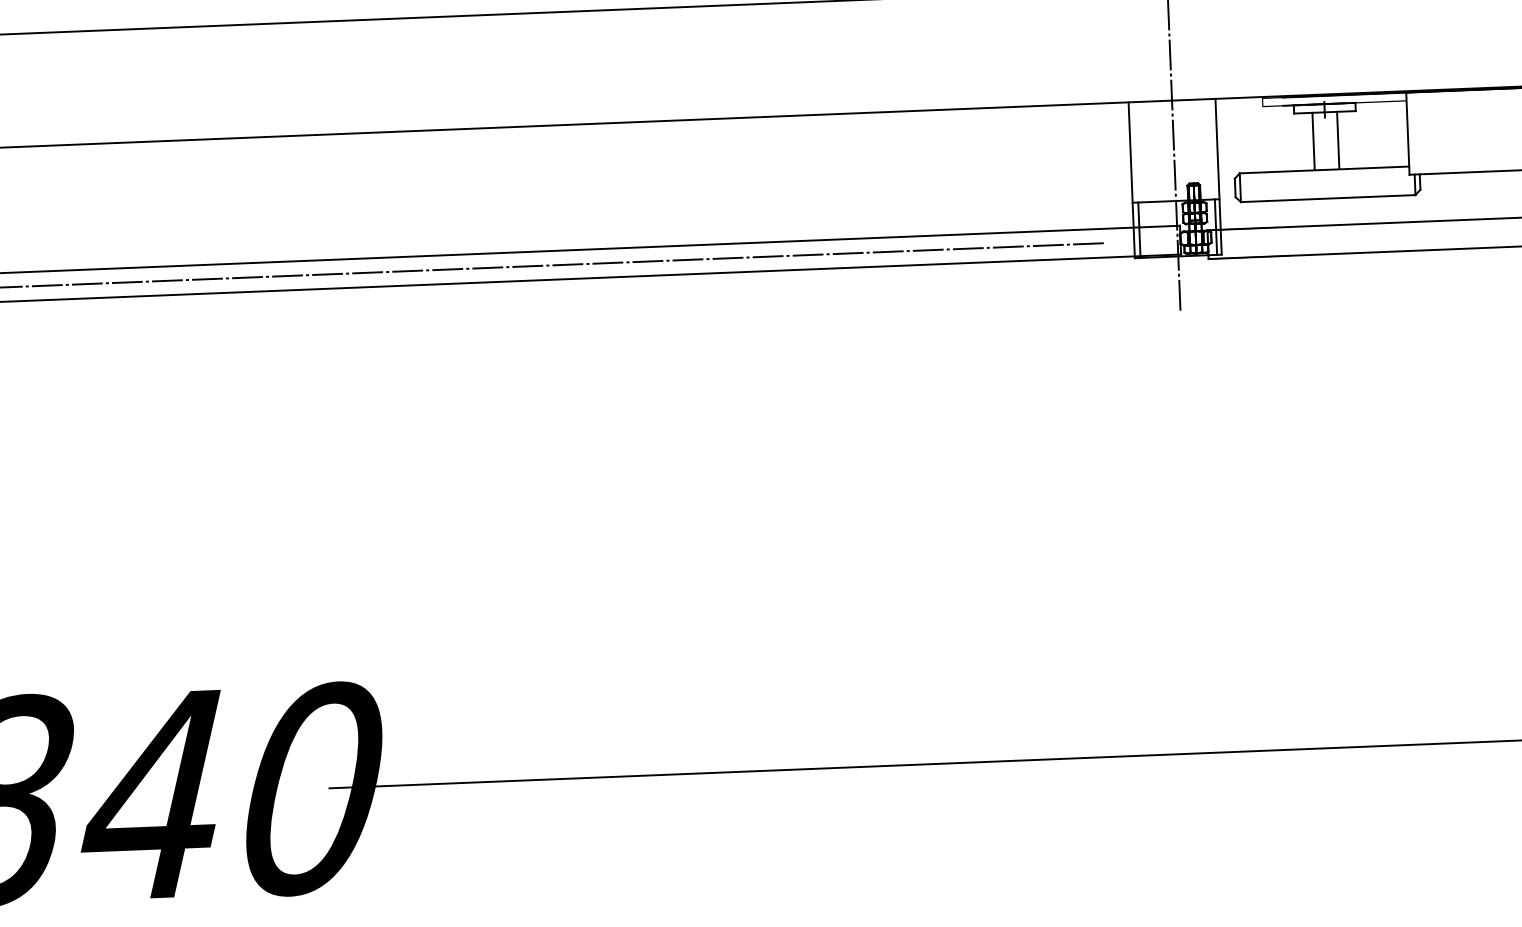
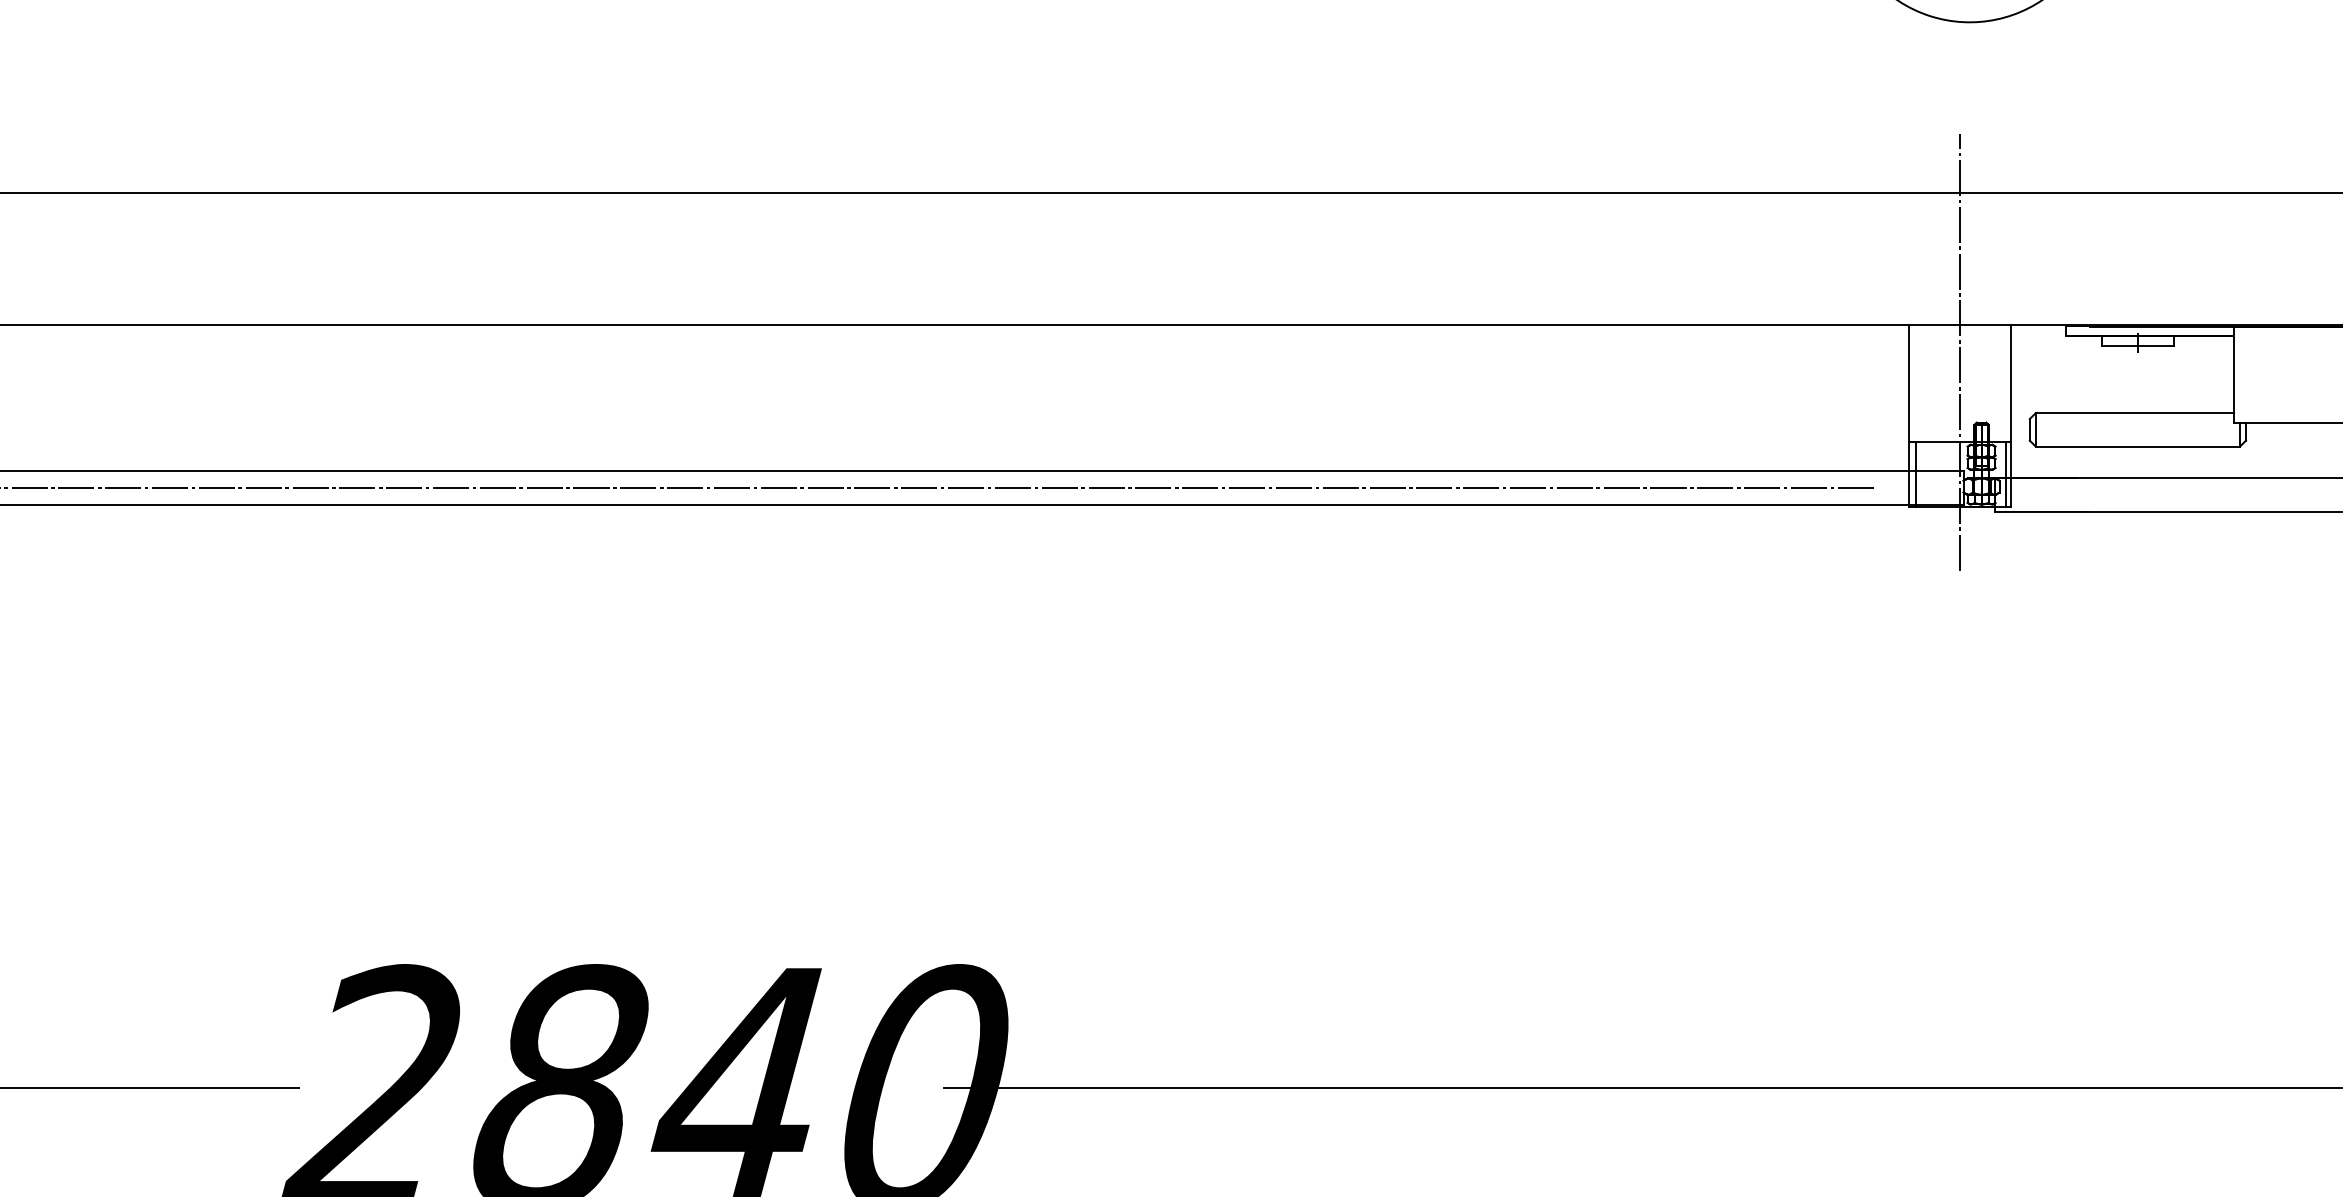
line: (1338, 139) -> (2152, 378), removed
line: (1313, 140) -> (2123, 378), removed

